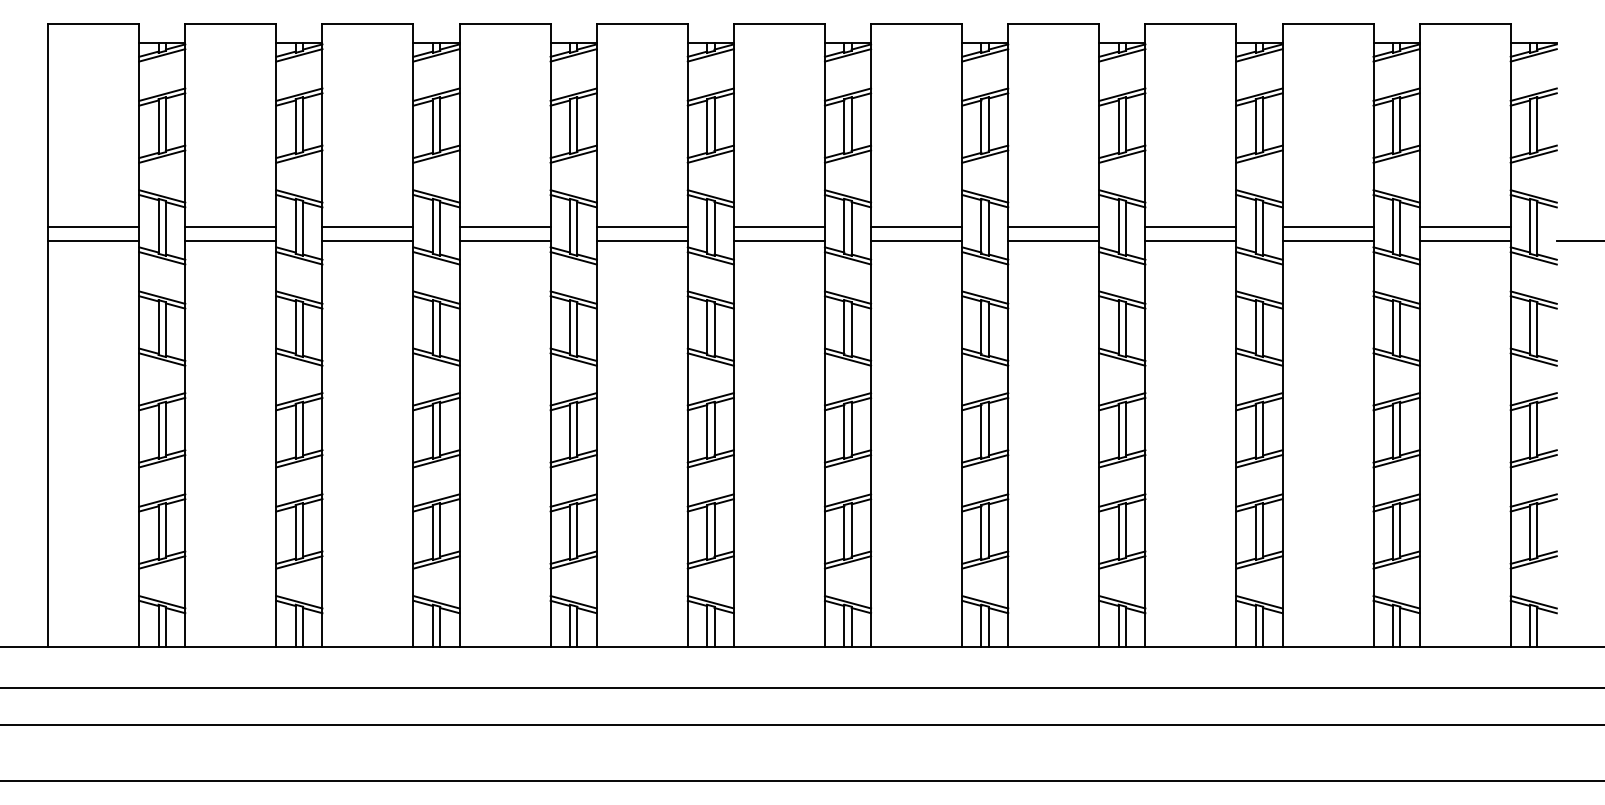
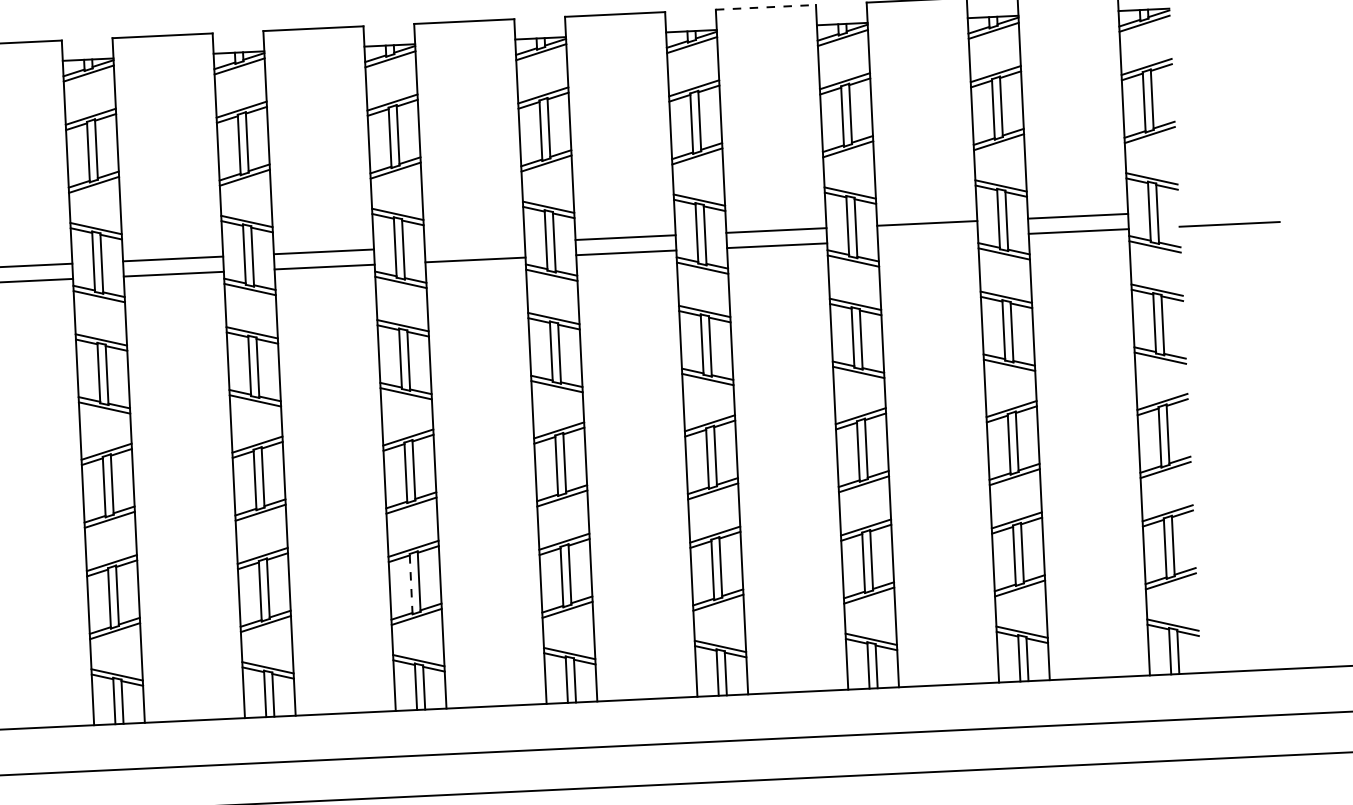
line: (1190, 24) -> (765, 7), solid -> dashed
line: (916, 227) -> (474, 245), removed
line: (1327, 241) -> (927, 239), removed
line: (844, 532) -> (411, 584), solid -> dashed

